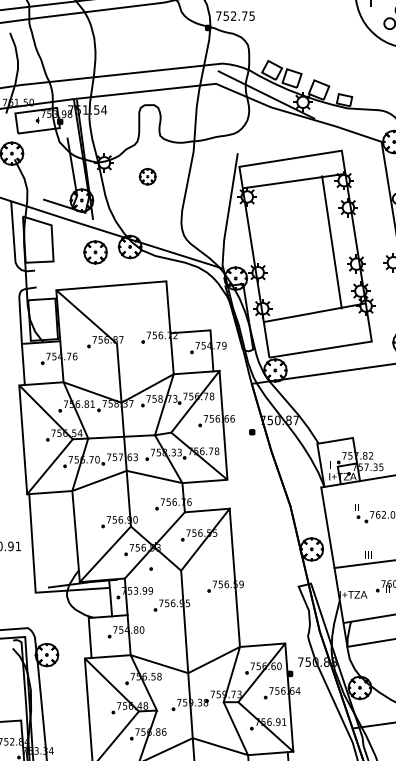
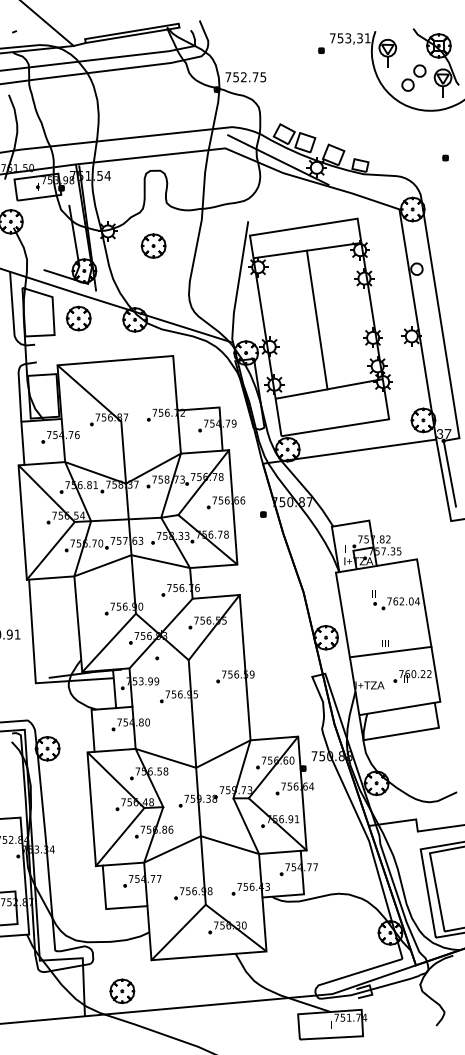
part: (147, 176) -> (153, 245), size x1.43
line: (331, 241) -> (316, 319), moved
part: (95, 252) -> (78, 318), moved

